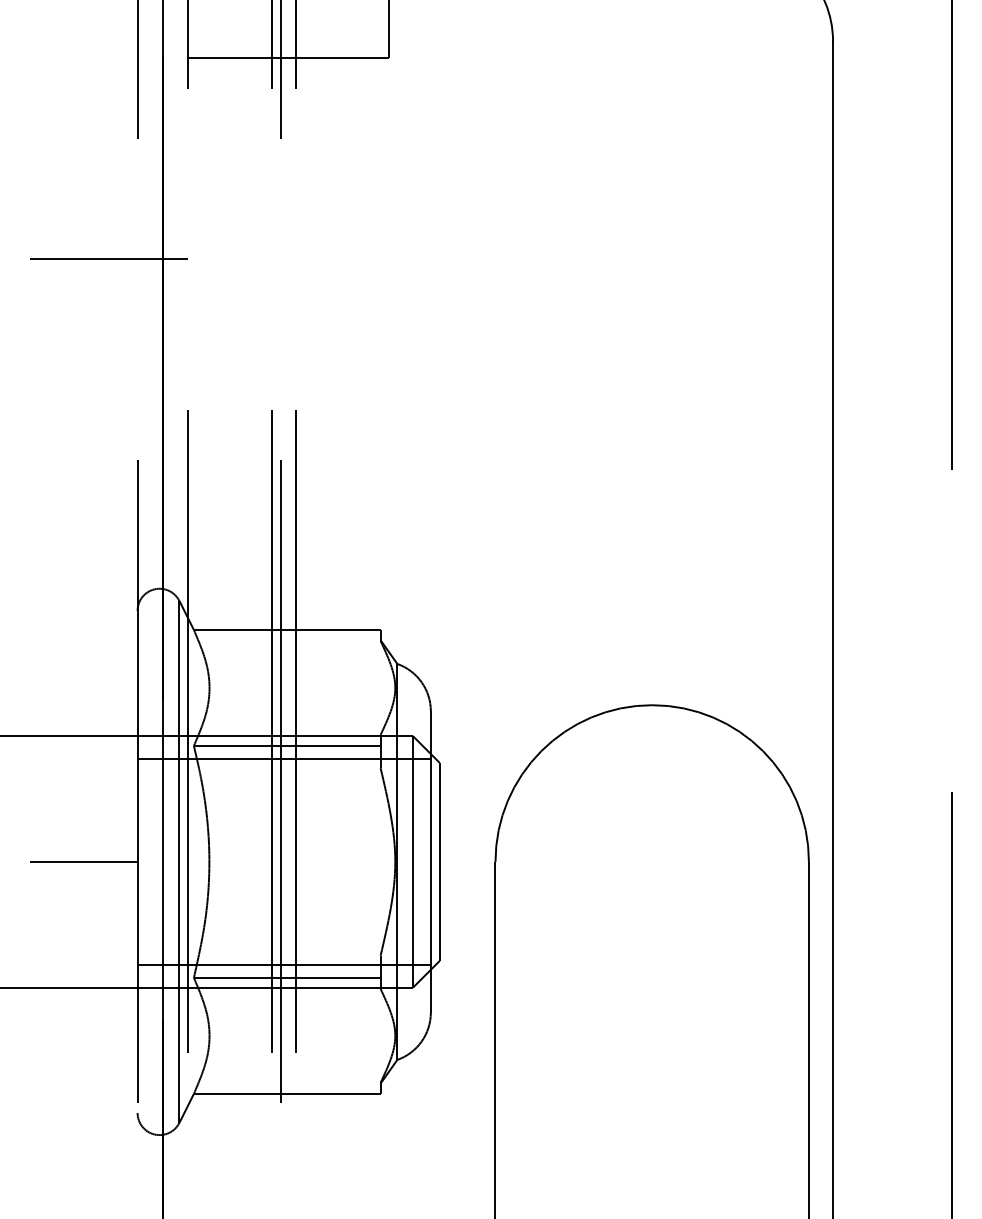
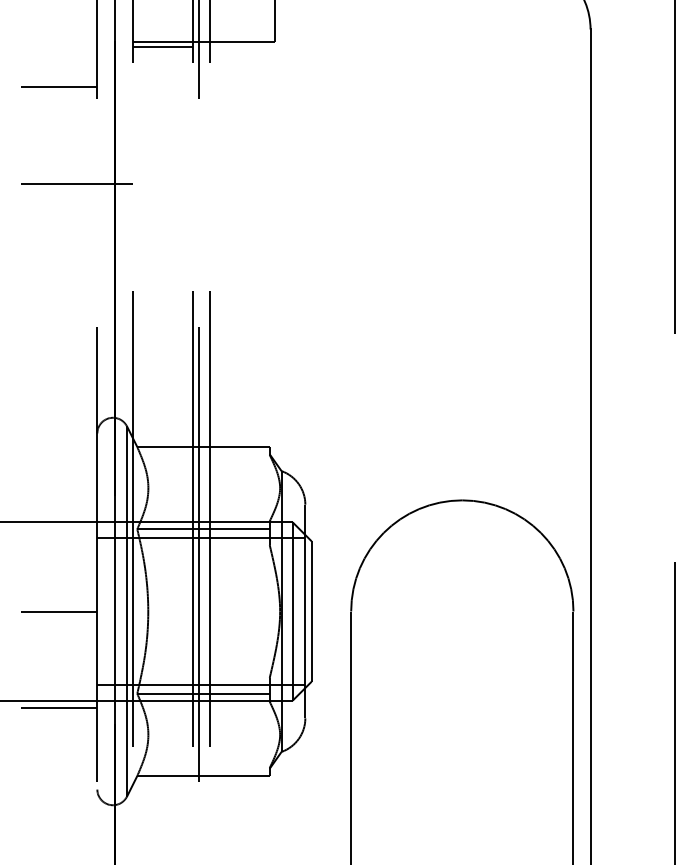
line: (229, 66) -> (162, 47), added
line: (83, 122) -> (59, 87), added
line: (83, 998) -> (59, 708), added

